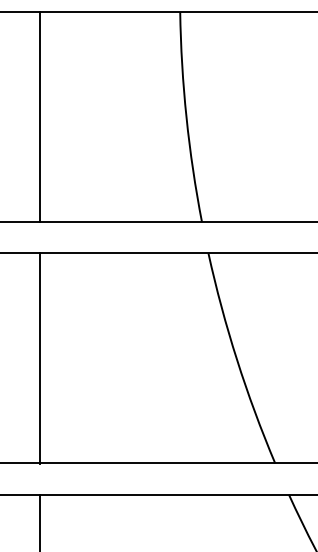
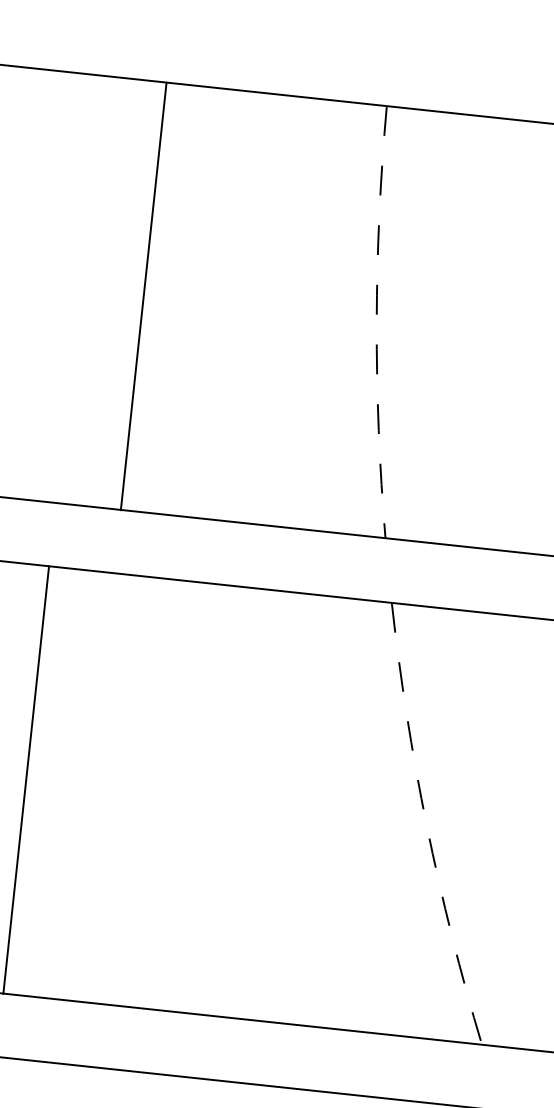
line: (39, 117) -> (142, 297), moved
arc: (186, 117) -> (376, 322), solid -> dashed
arc: (237, 359) -> (427, 825), solid -> dashed

